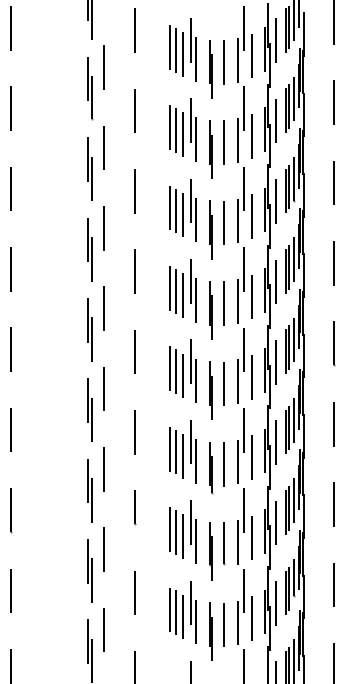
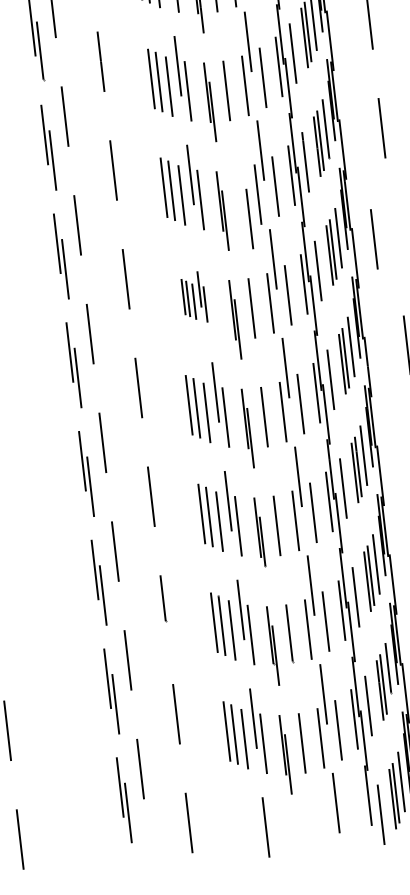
line: (223, 222) -> (248, 218), moved
line: (333, 263) -> (373, 239), moved
part: (182, 290) -> (193, 297), size x0.6

